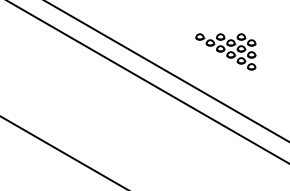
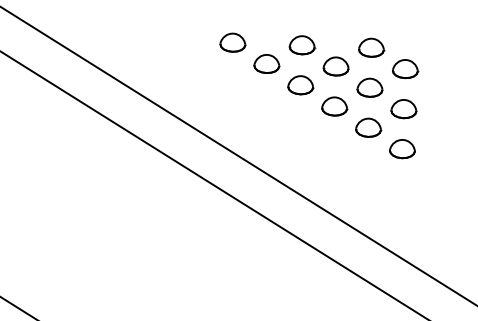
part: (225, 51) -> (317, 95), size x1.67

